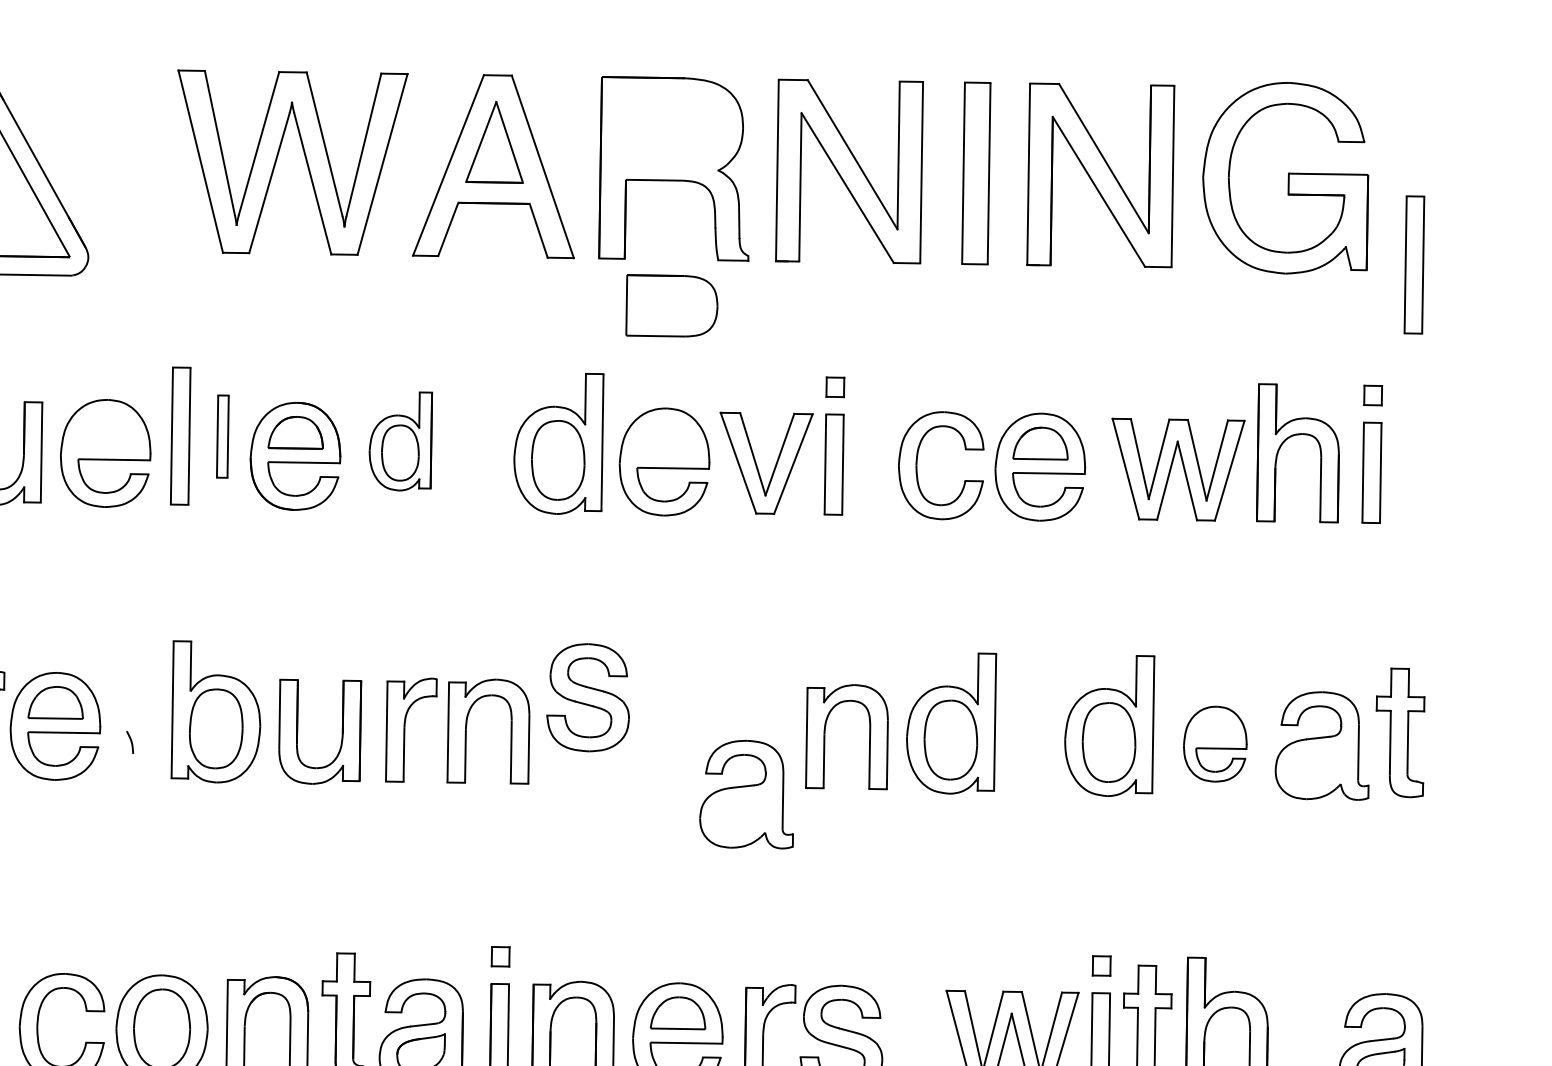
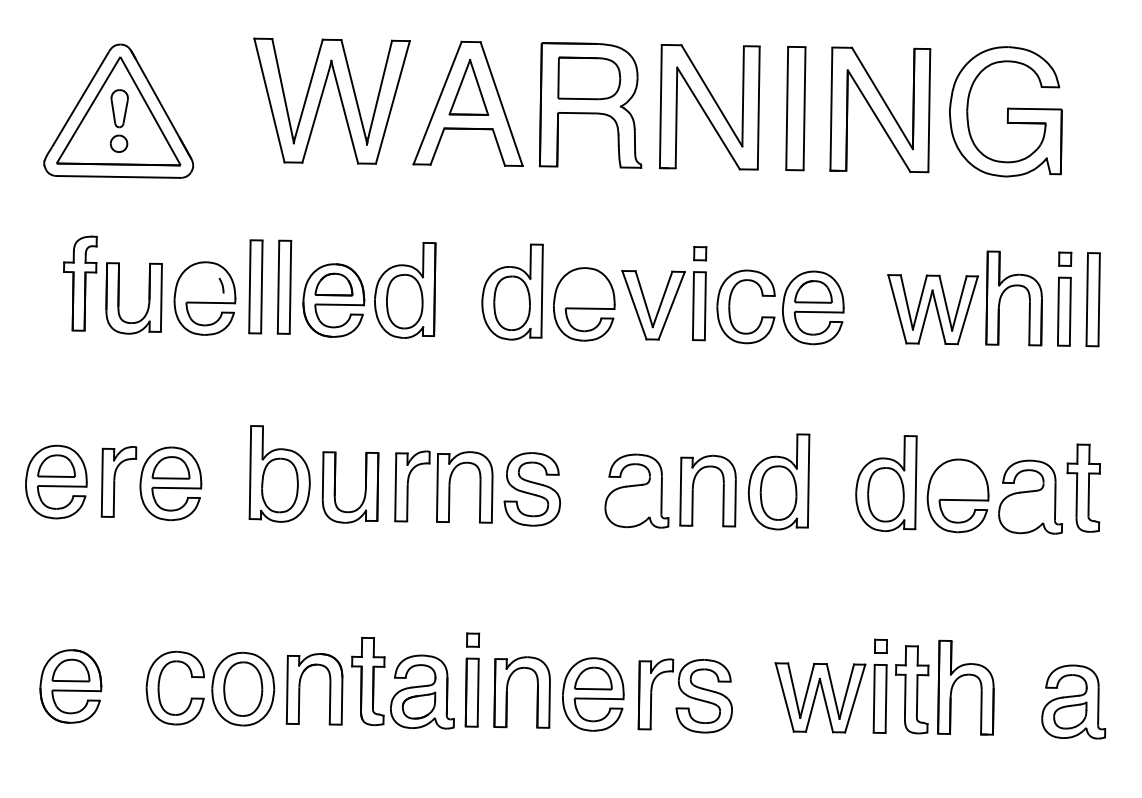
part: (1413, 264) -> (1092, 299), moved
part: (672, 305) -> (589, 78), moved
part: (222, 435) -> (284, 286), size x1.67
part: (401, 441) -> (405, 290), size x1.43
part: (991, 466) -> (780, 307), moved
part: (586, 697) -> (531, 489), moved
curve: (130, 742) -> (221, 285), moved
part: (1214, 743) -> (957, 495), size x1.43
part: (745, 793) -> (636, 490), moved

